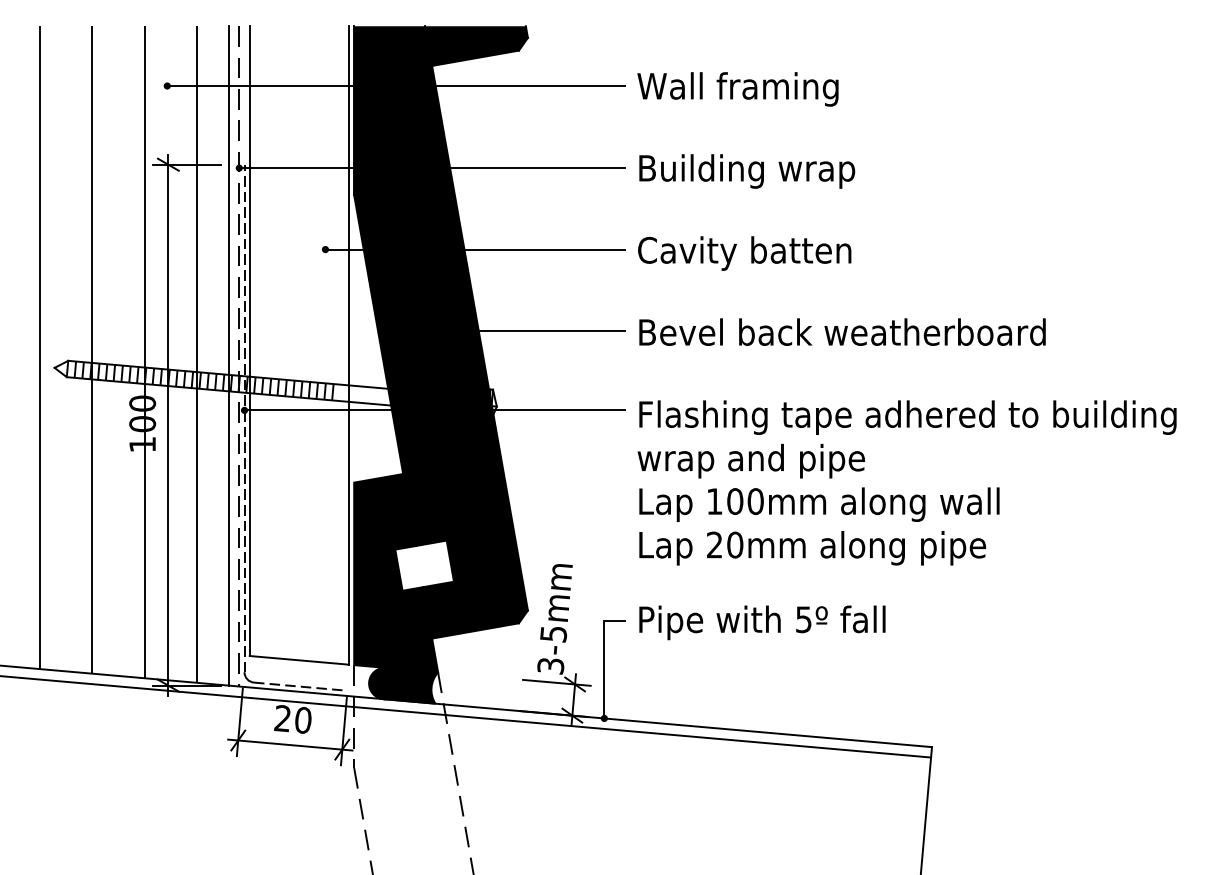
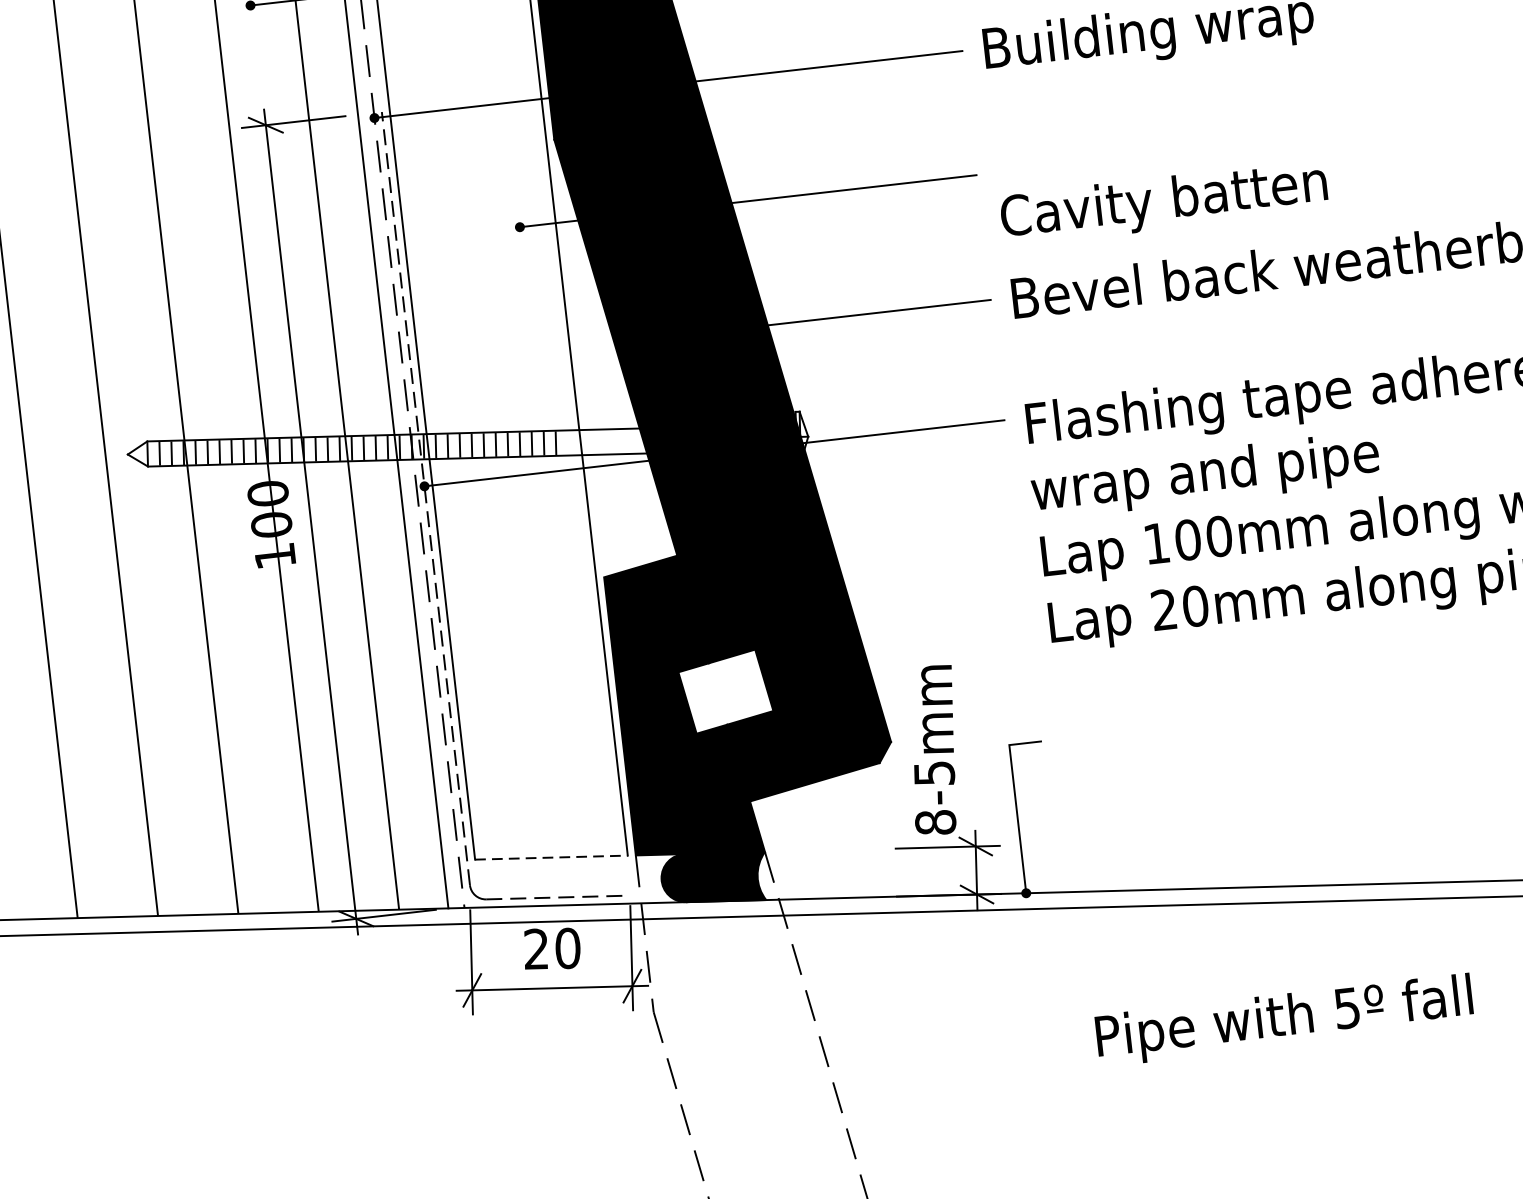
text: (744, 253) -> (1163, 203), moved
text: (762, 622) -> (1284, 1019), moved
line: (299, 660) -> (551, 857), solid -> dashed
text: (550, 666) -> (935, 823), 3-5mm -> 8-5mm

